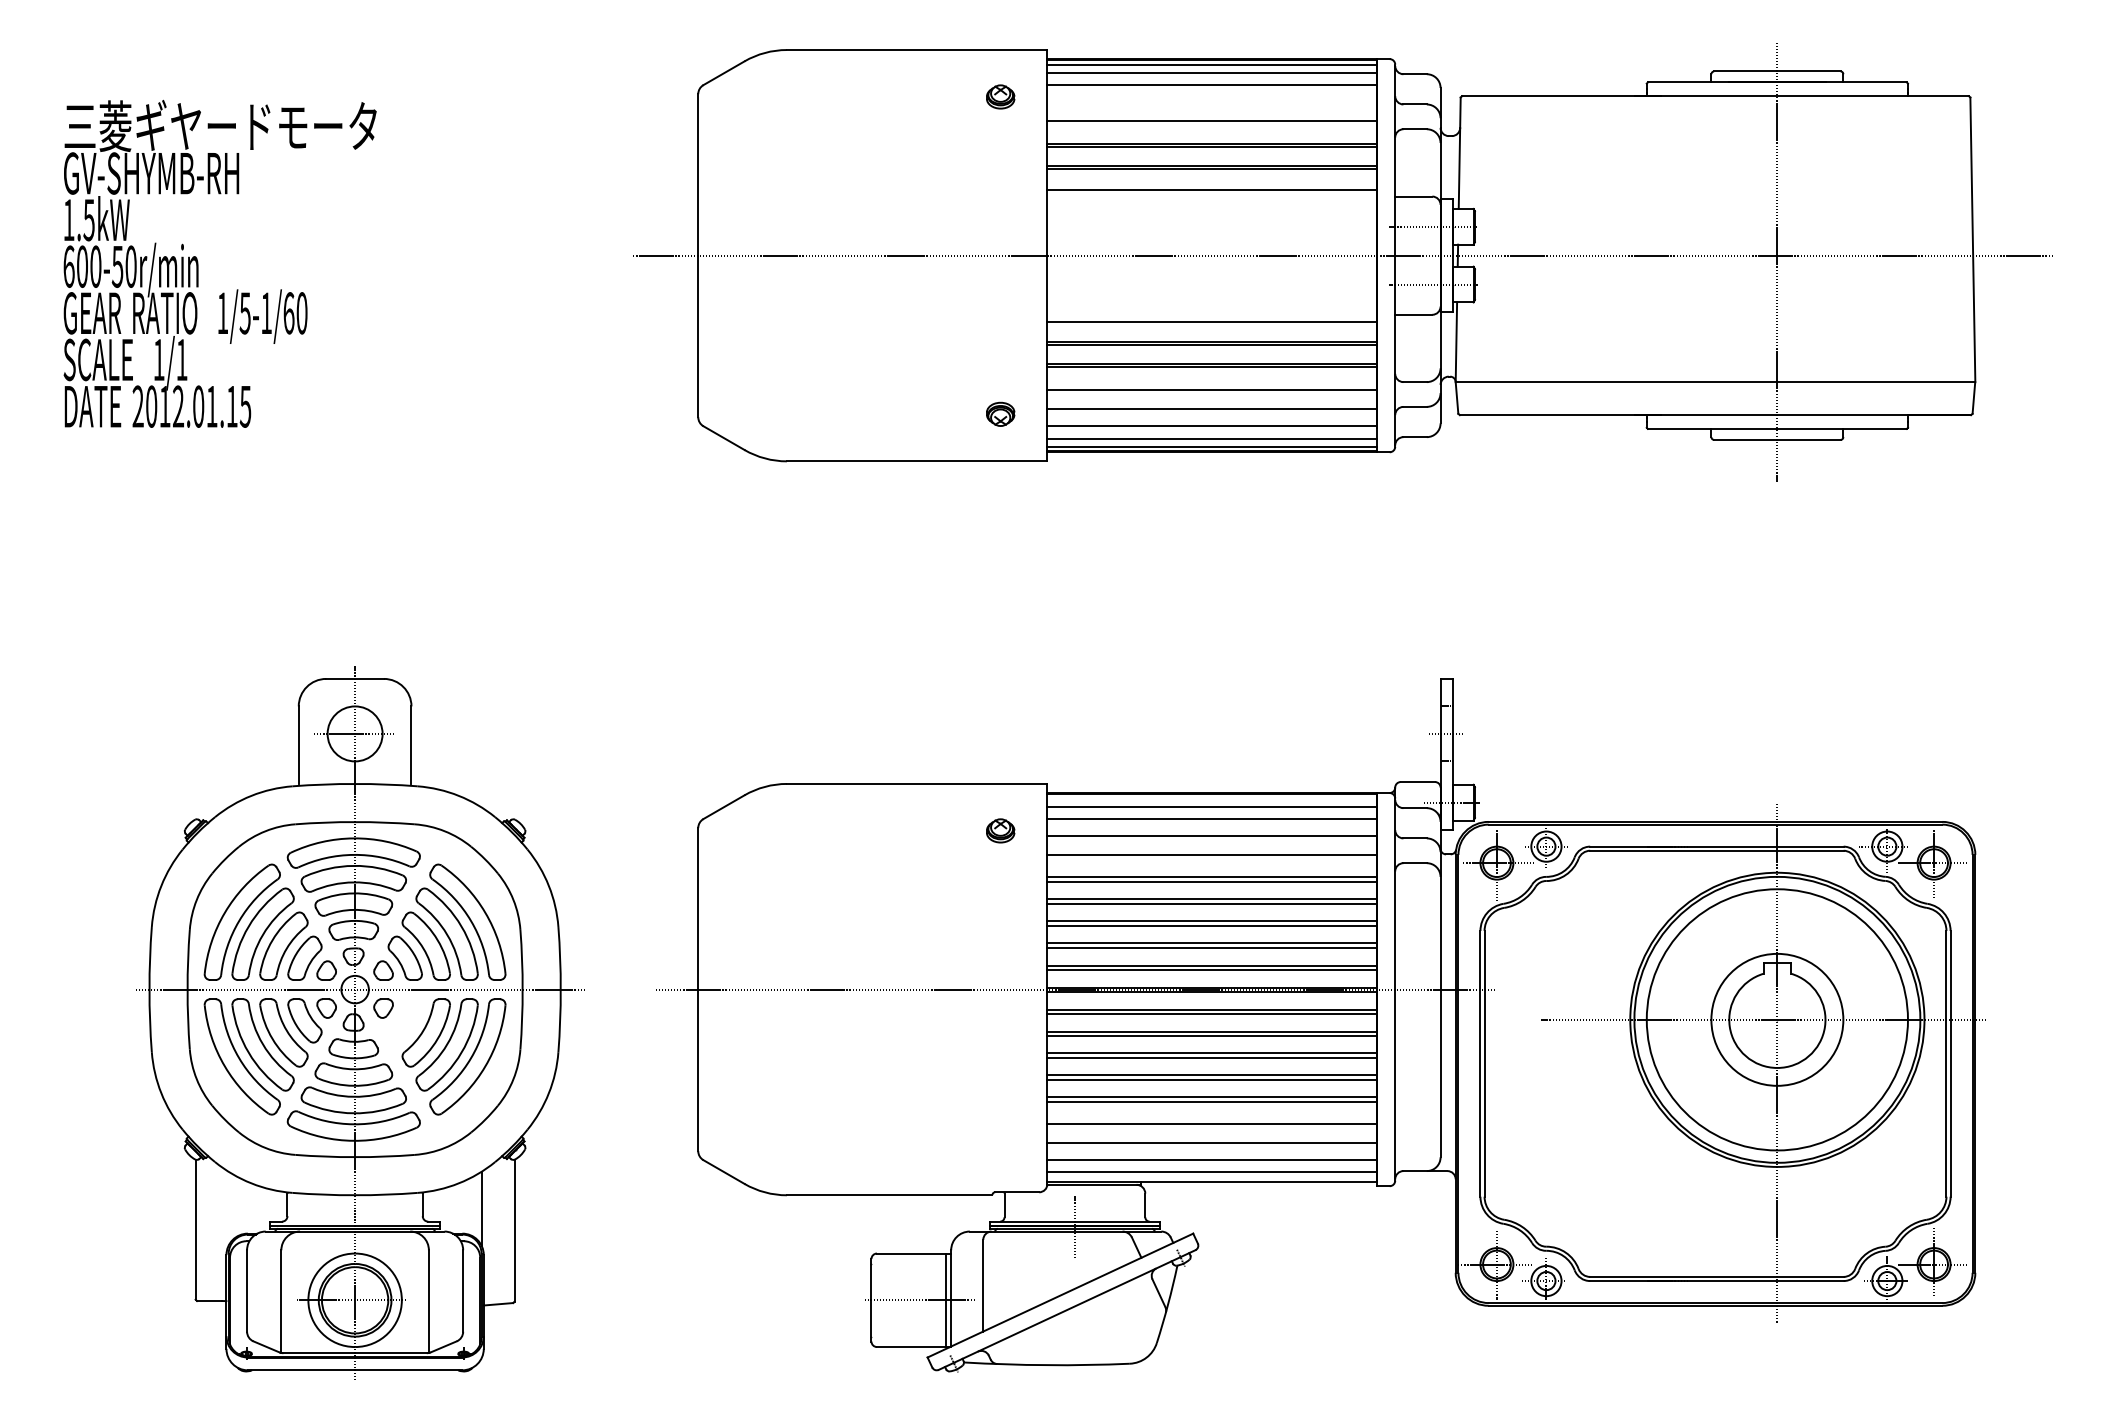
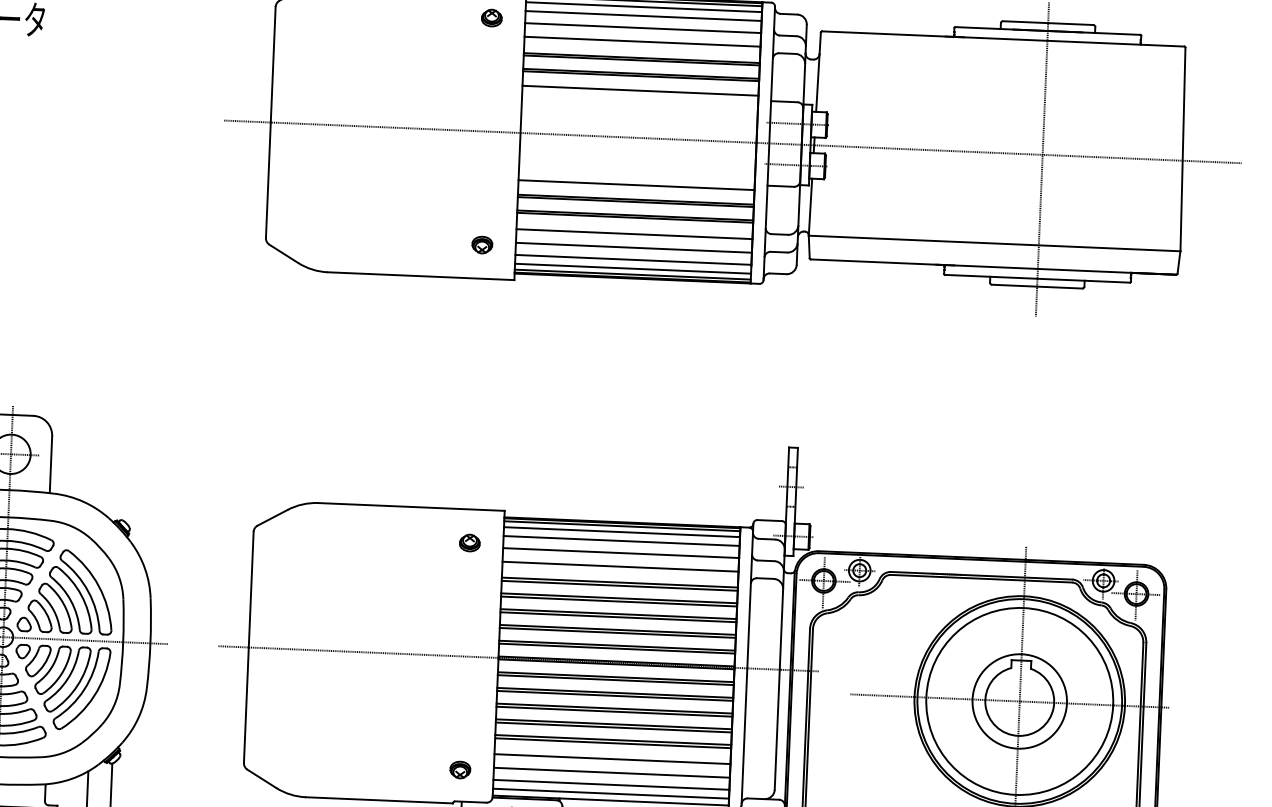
line: (1212, 102) -> (643, 28), added
line: (1212, 798) -> (622, 526), added
part: (404, 1020) -> (37, 660), added
part: (1000, 1147) -> (460, 769), added

